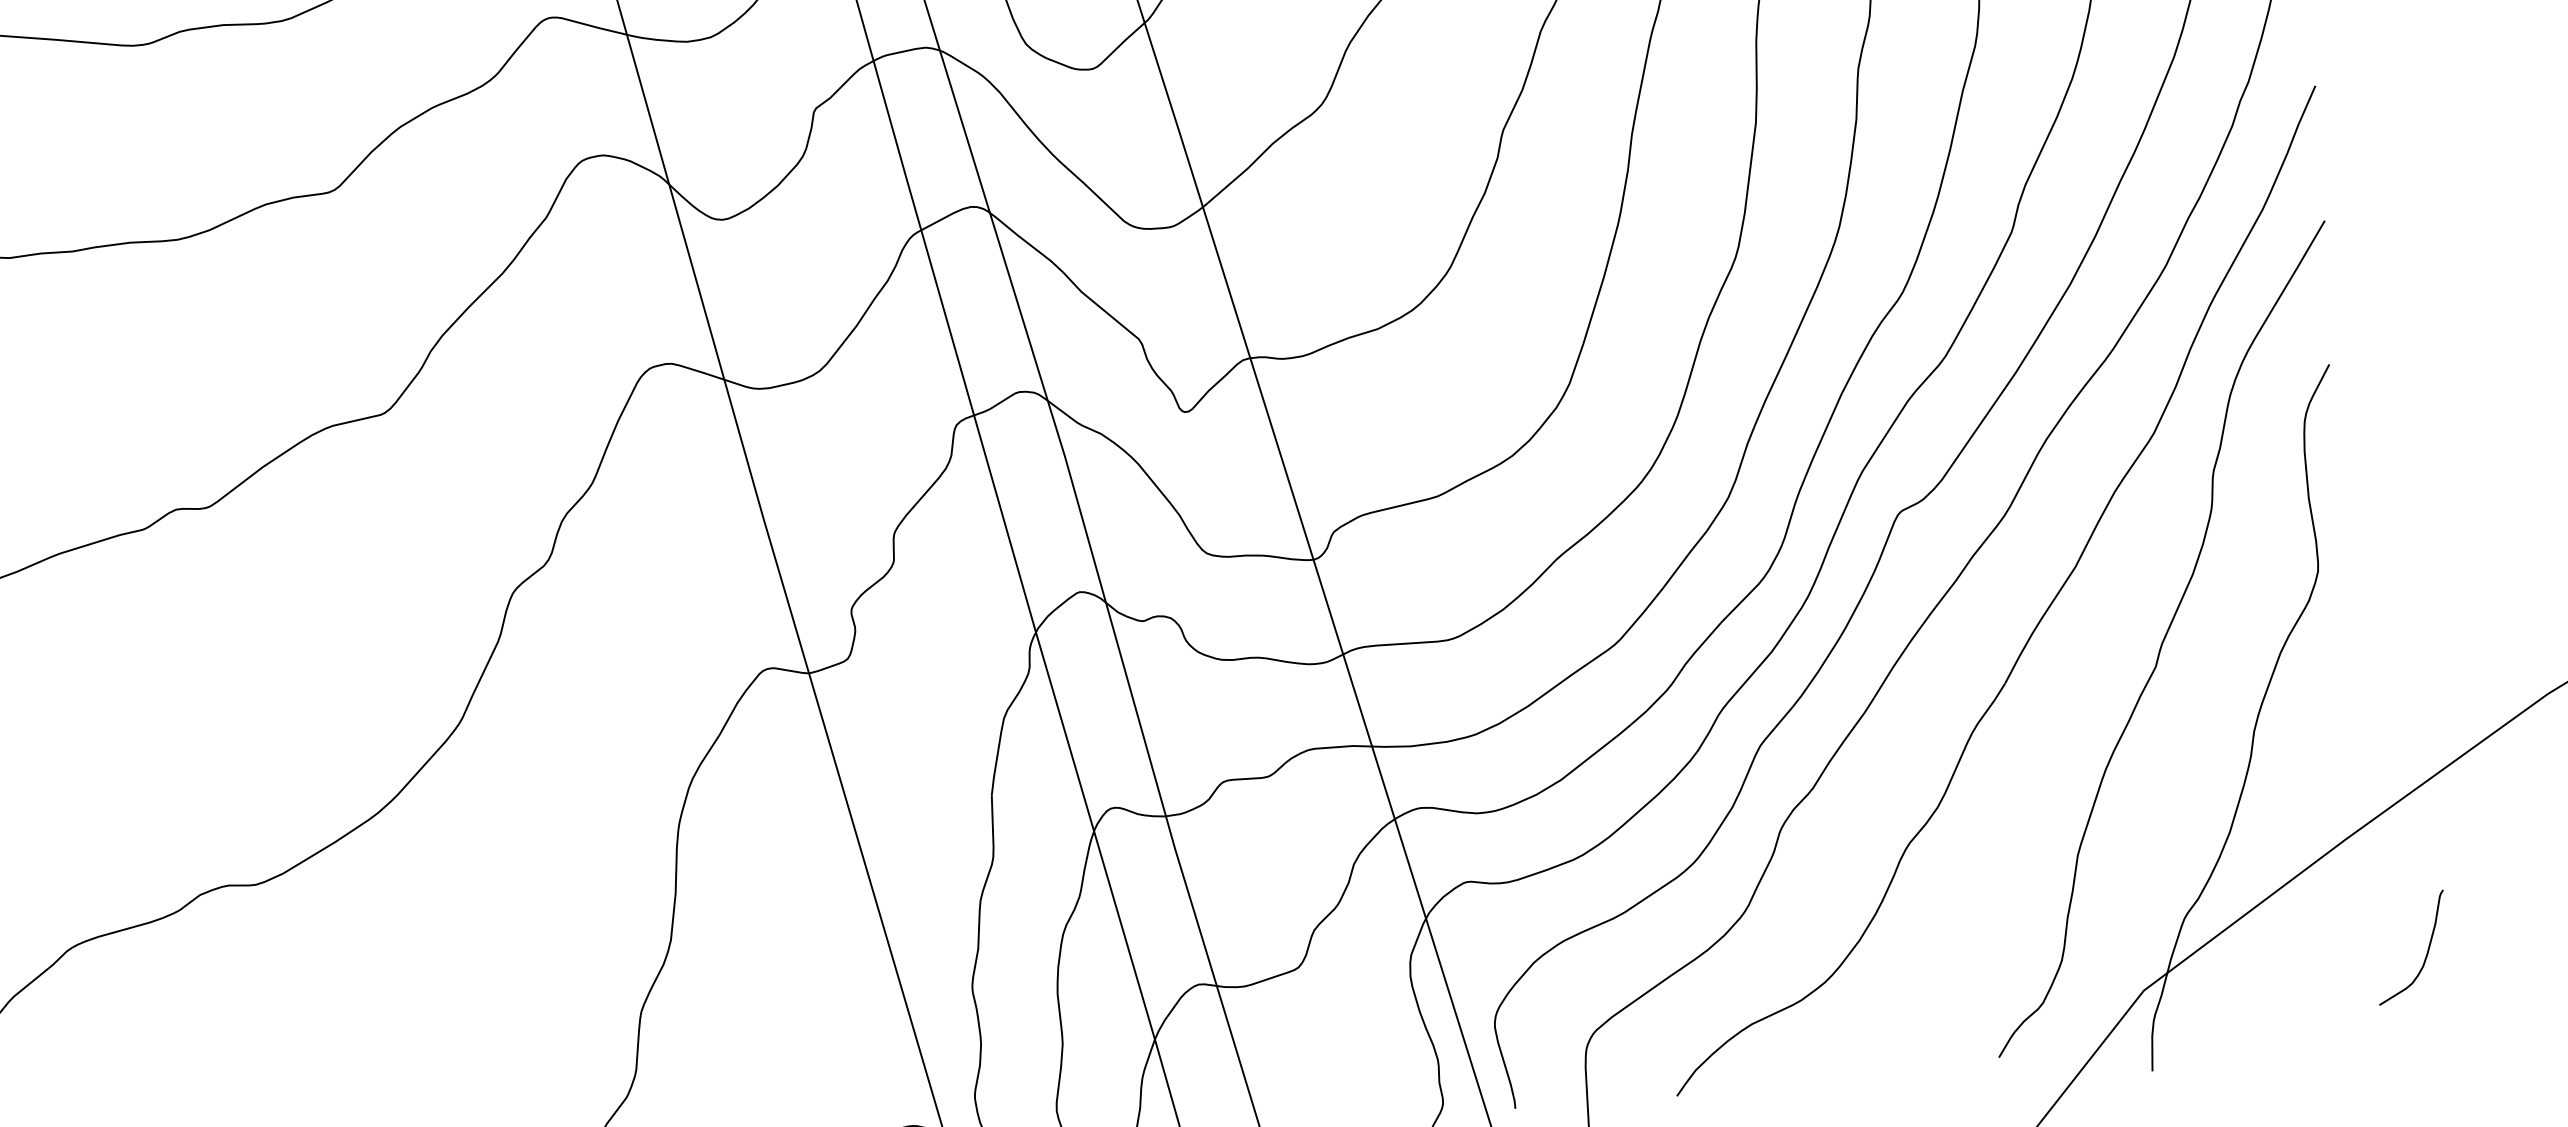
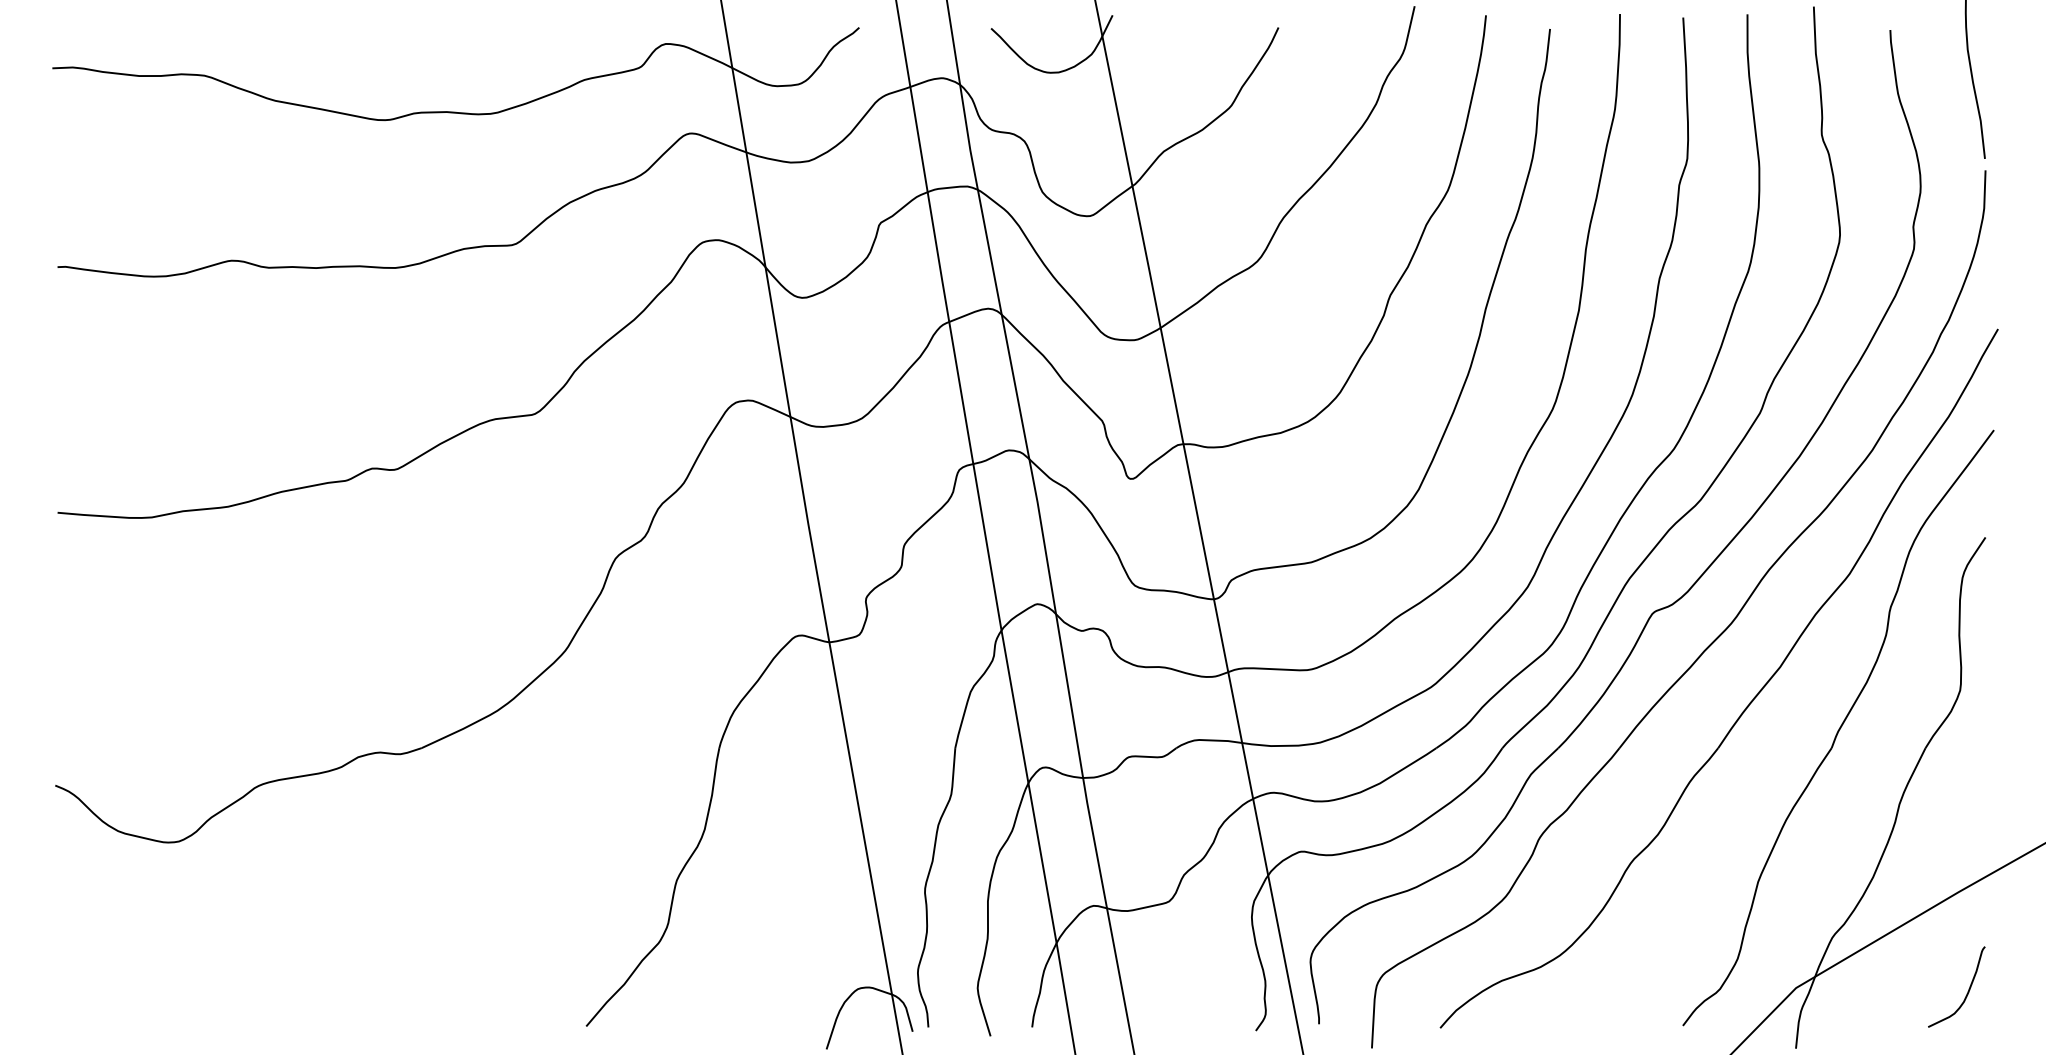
curve: (2426, 952) -> (1967, 991), moved

